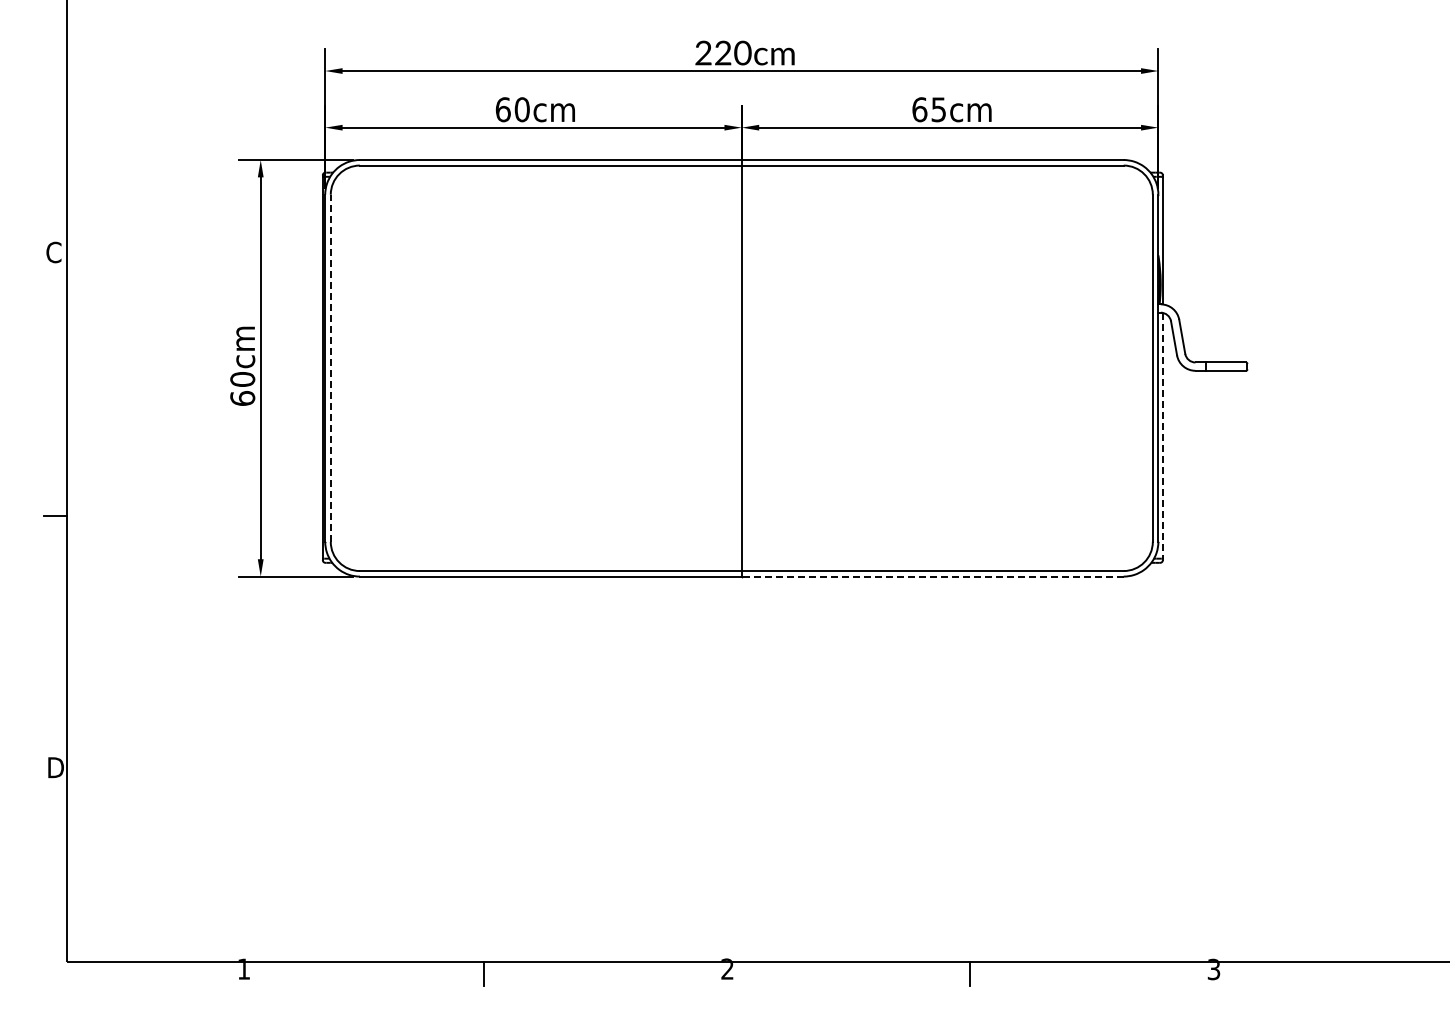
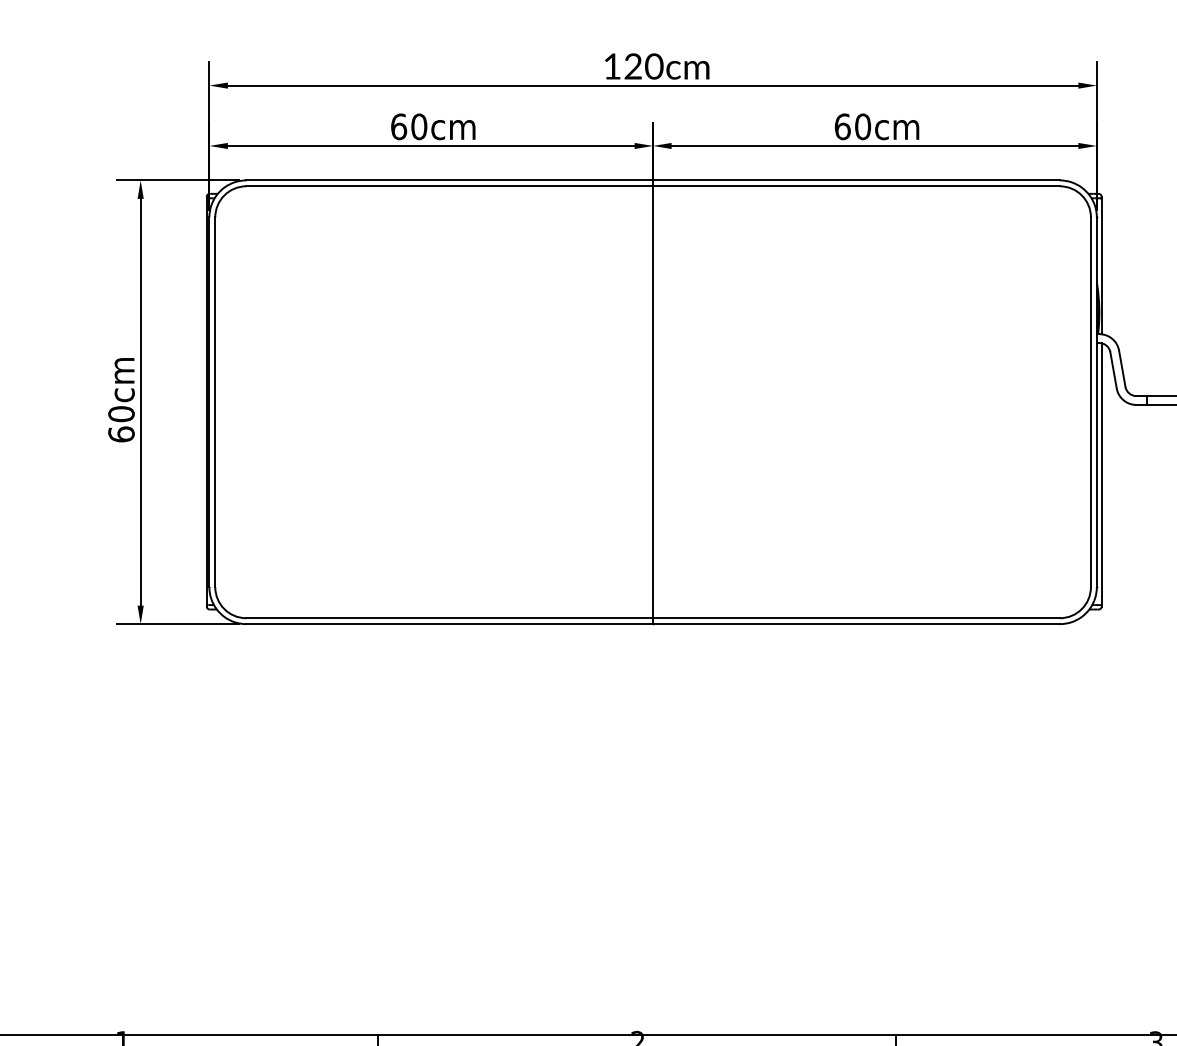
text: (703, 52) -> (612, 65), 220cm -> 120cm
text: (938, 109) -> (862, 126), 65cm -> 60cm
line: (330, 368) -> (214, 402), dashed -> solid
line: (1162, 435) -> (1101, 473), dashed -> solid
line: (932, 576) -> (856, 624), dashed -> solid

